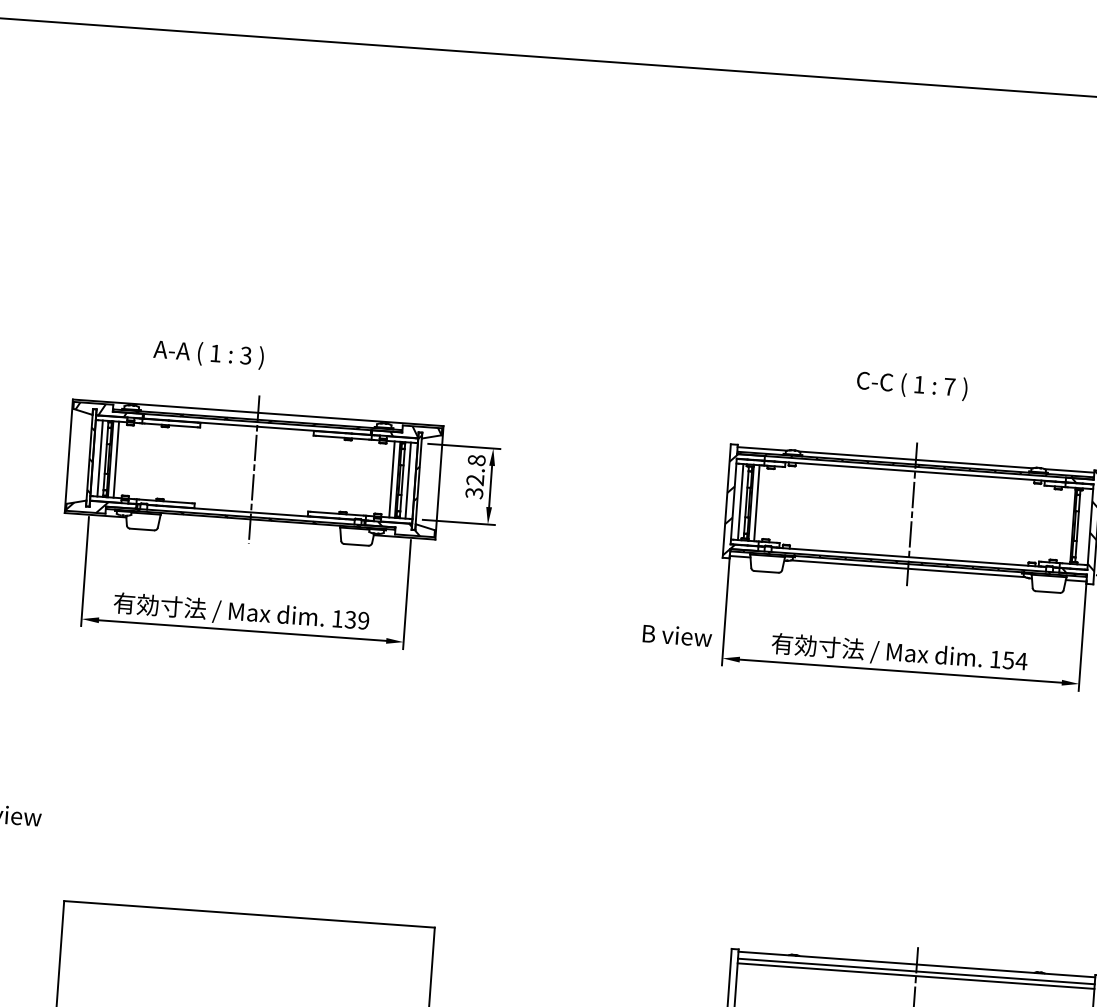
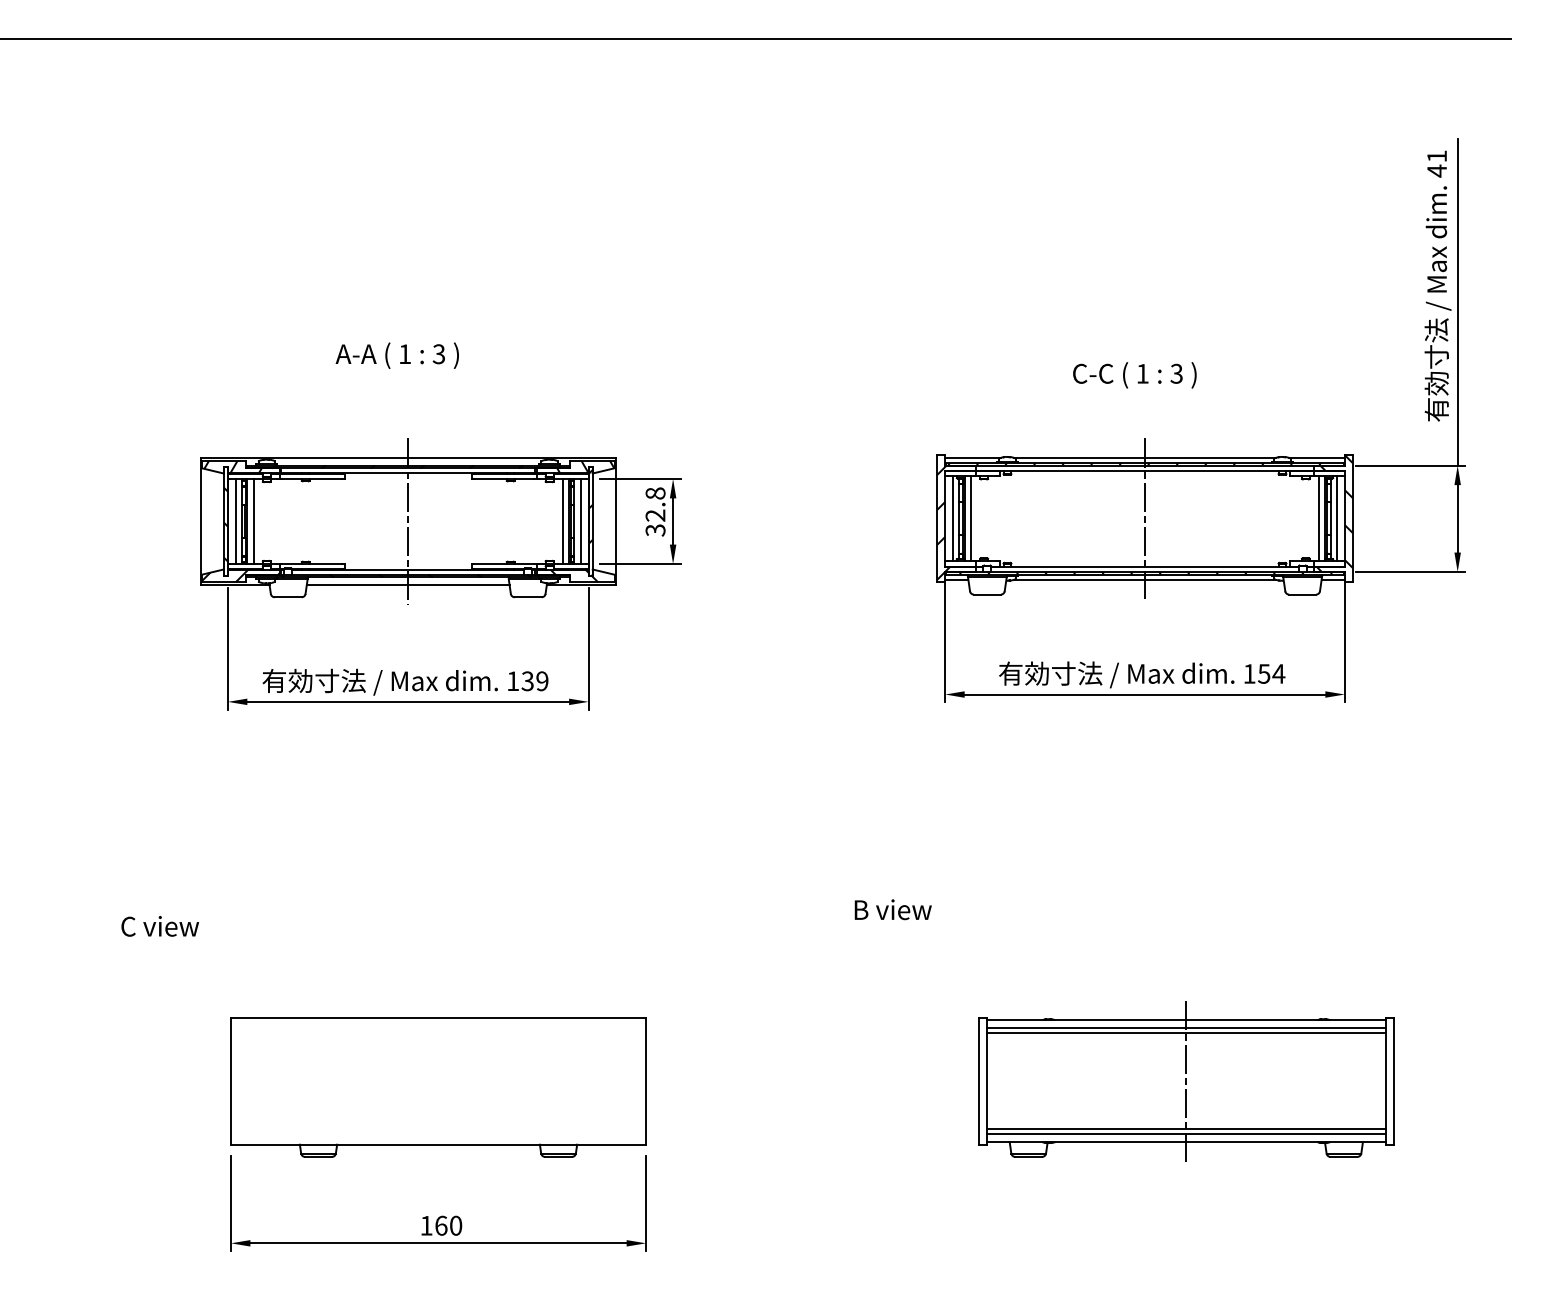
text: (207, 354) -> (396, 355), moved
text: (949, 386) -> (1176, 373), 7 -> 3
line: (1066, 525) -> (1318, 518), added
line: (249, 526) -> (407, 585), added
line: (1083, 526) -> (1337, 518), added
text: (676, 635) -> (892, 909), moved

